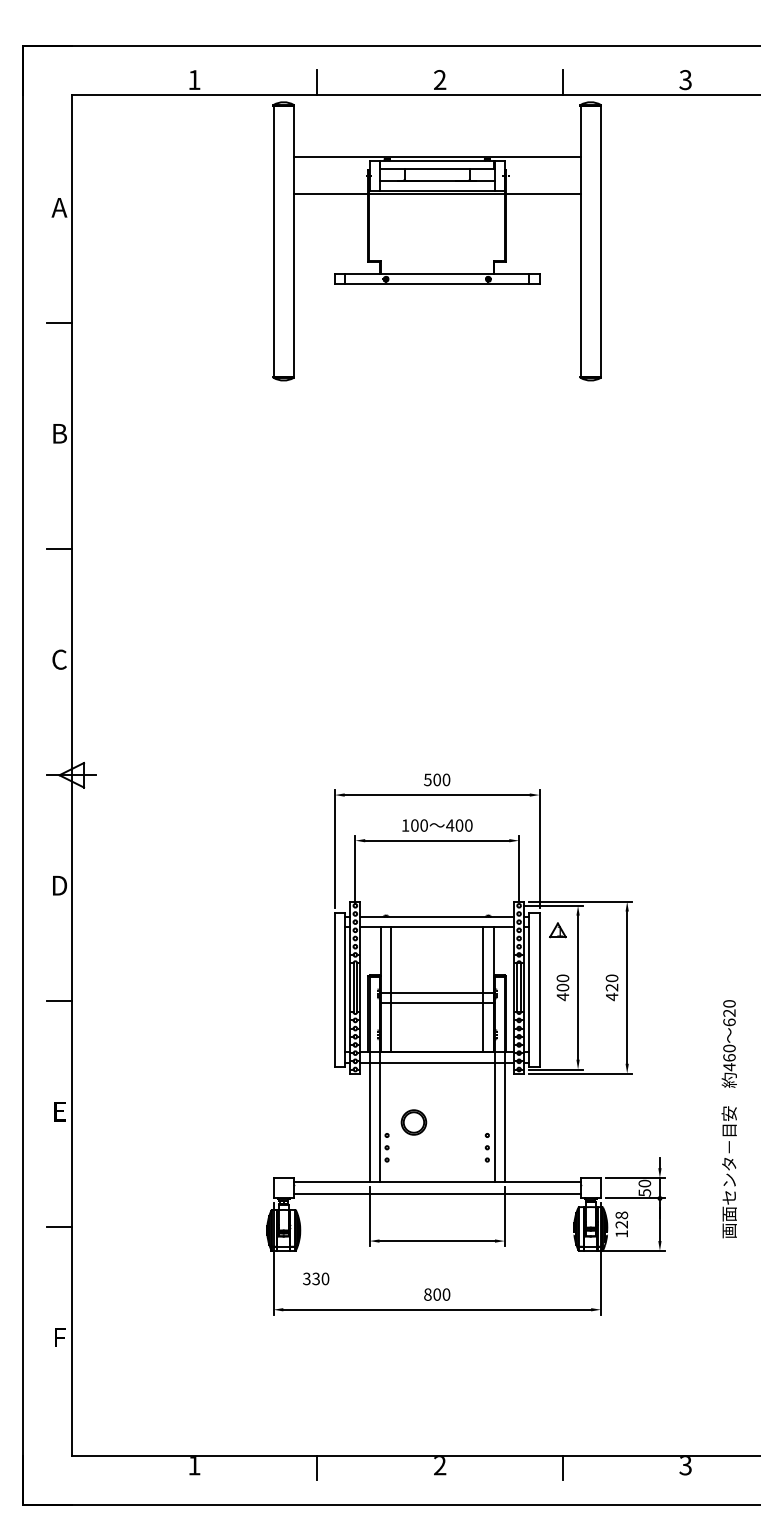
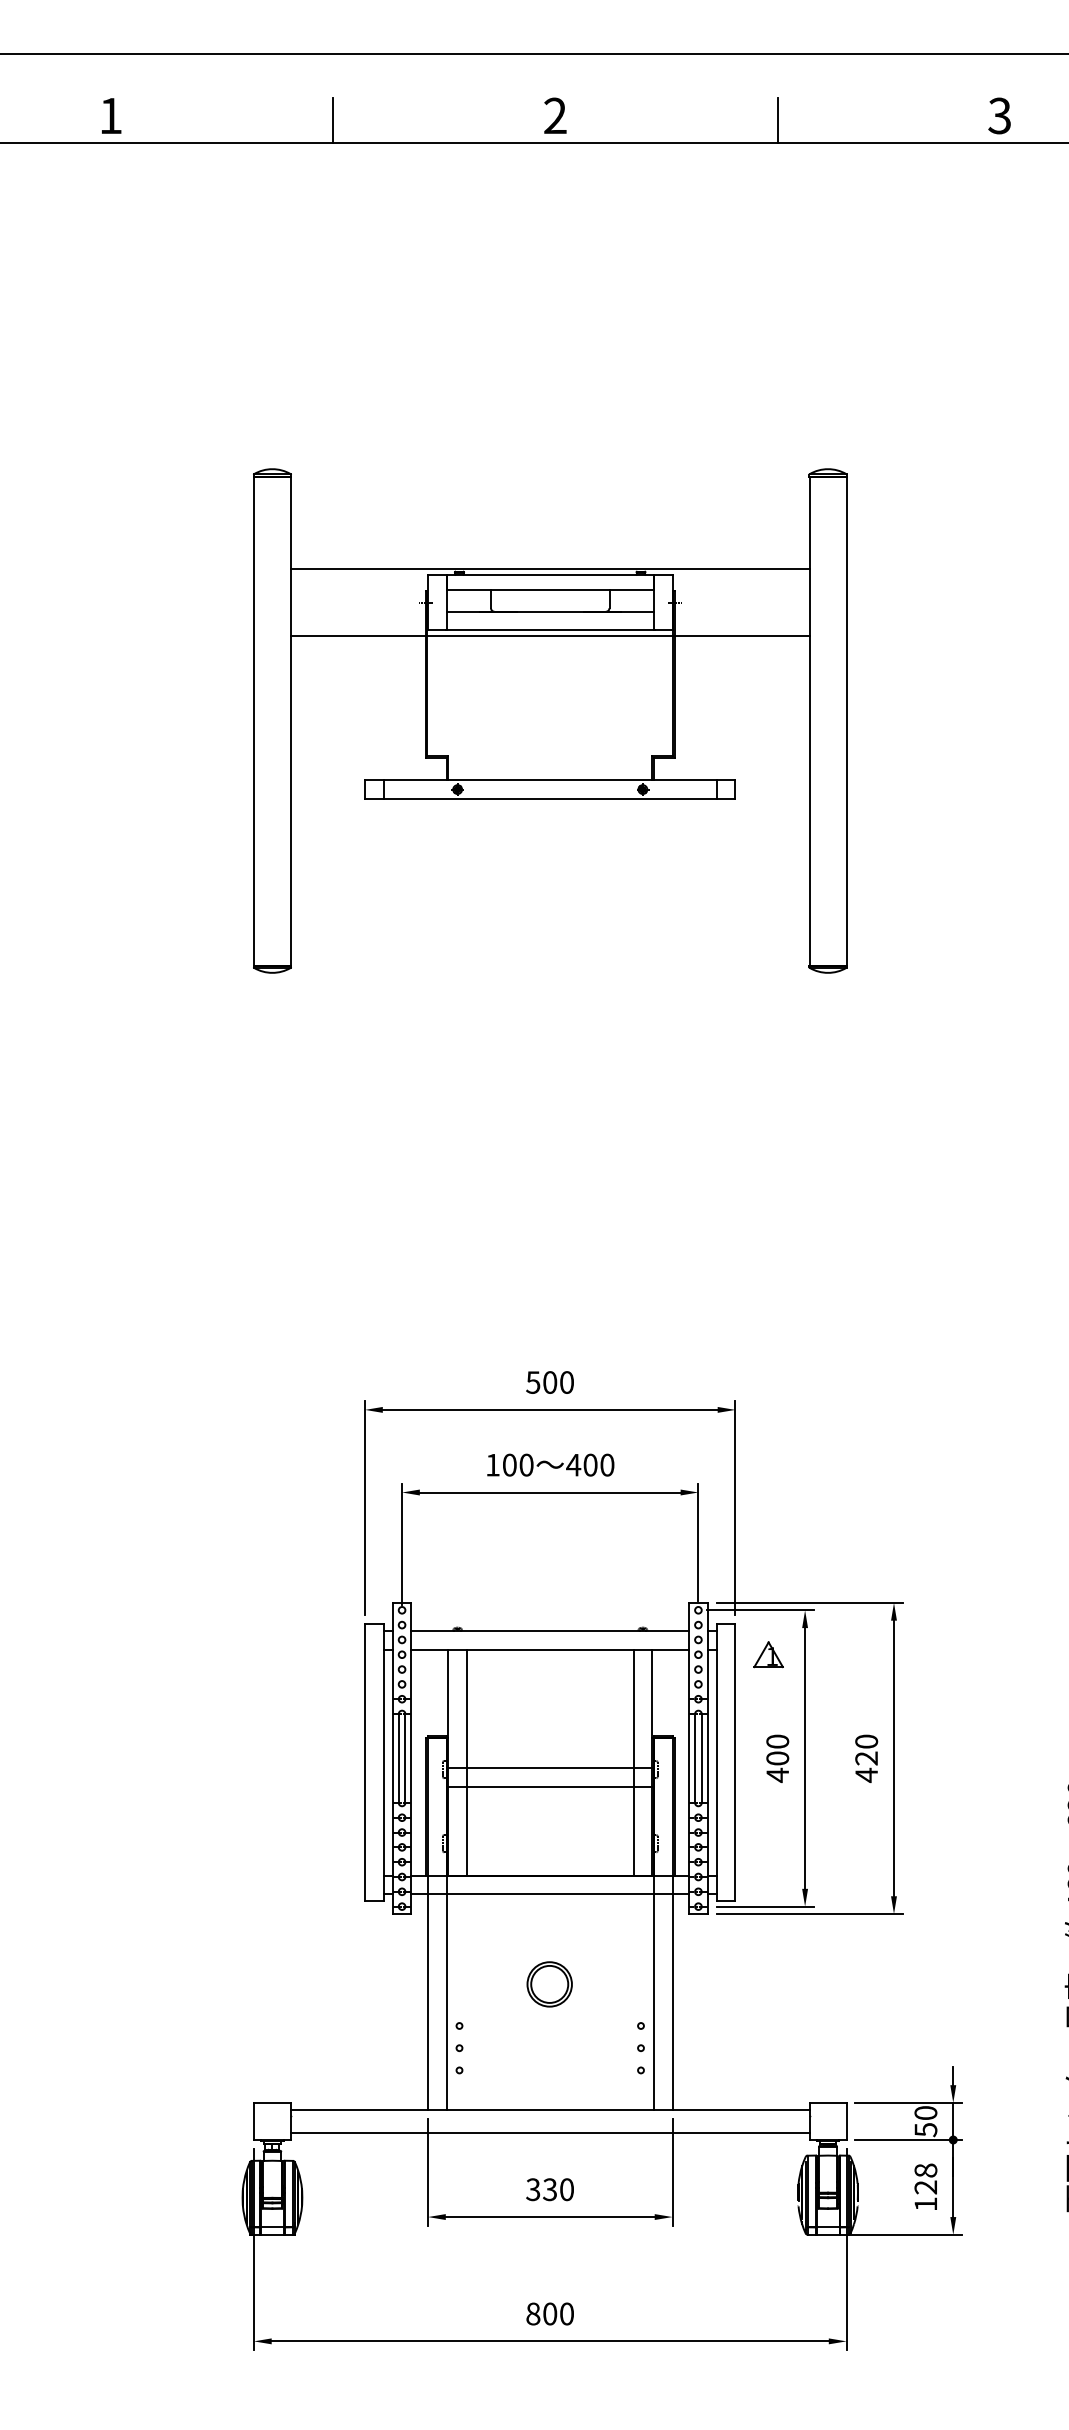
part: (436, 241) -> (548, 721), moved
part: (413, 1122) -> (548, 1984), moved
text: (621, 1224) -> (925, 2187), moved
text: (316, 1278) -> (550, 2188), moved

